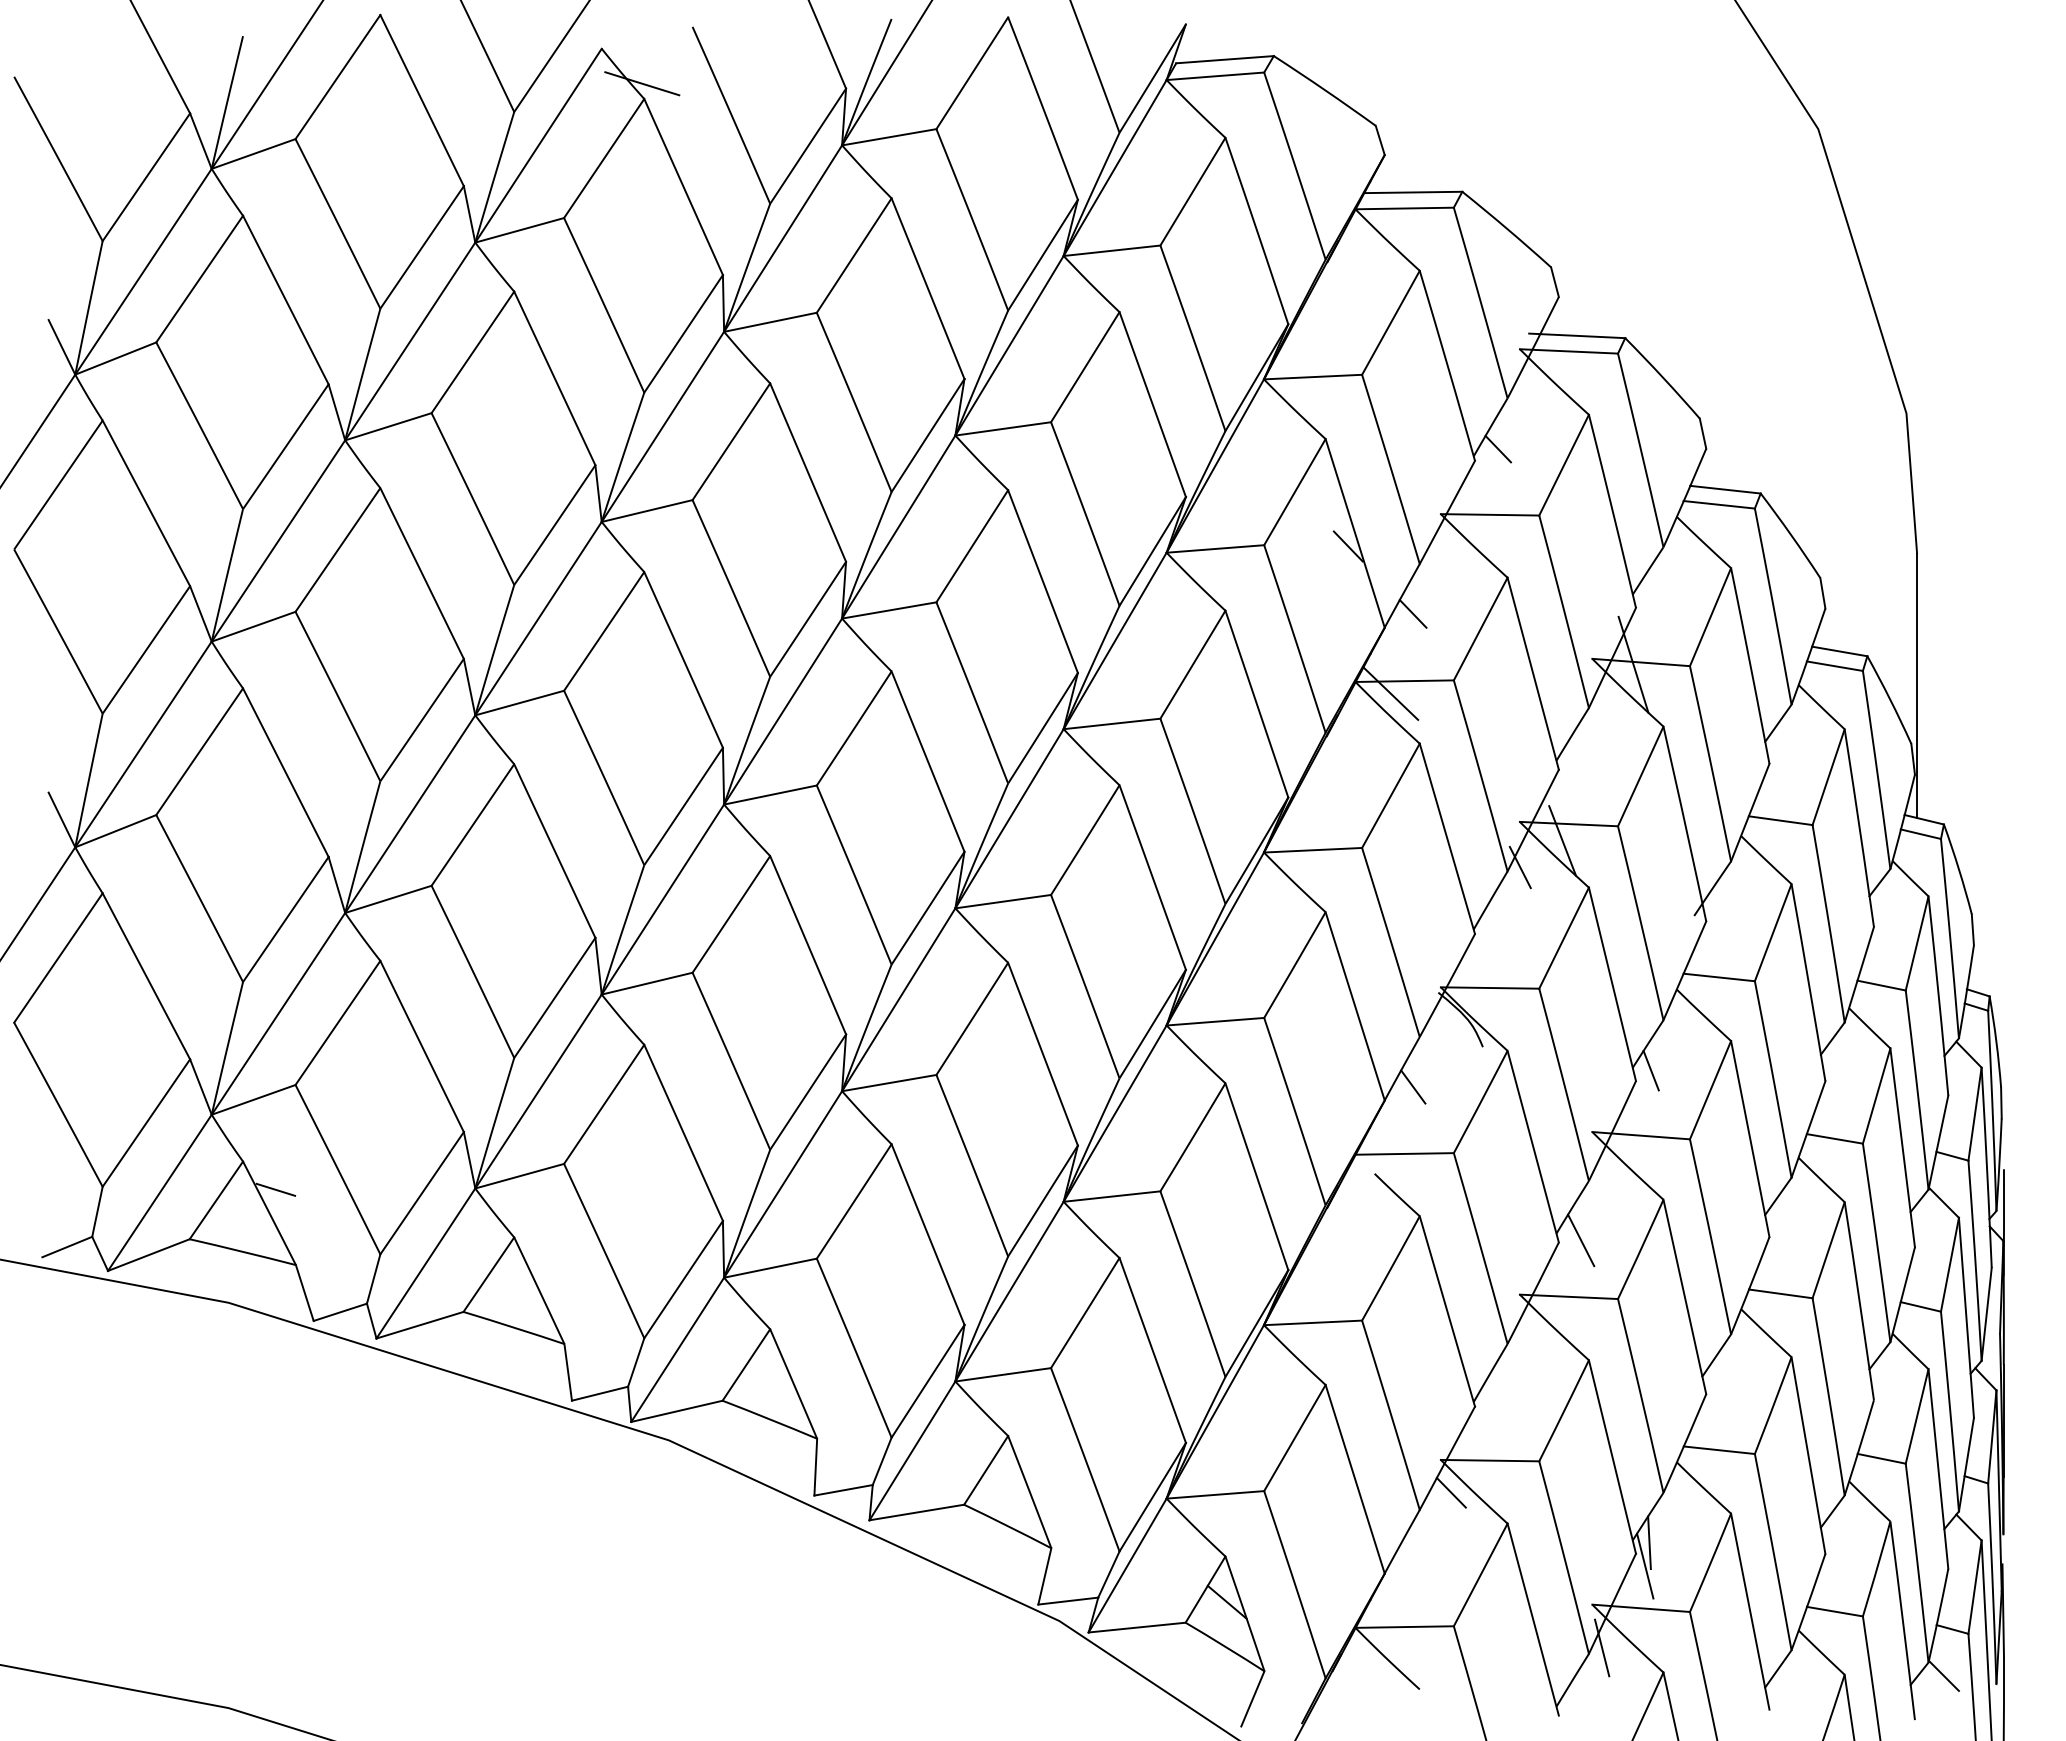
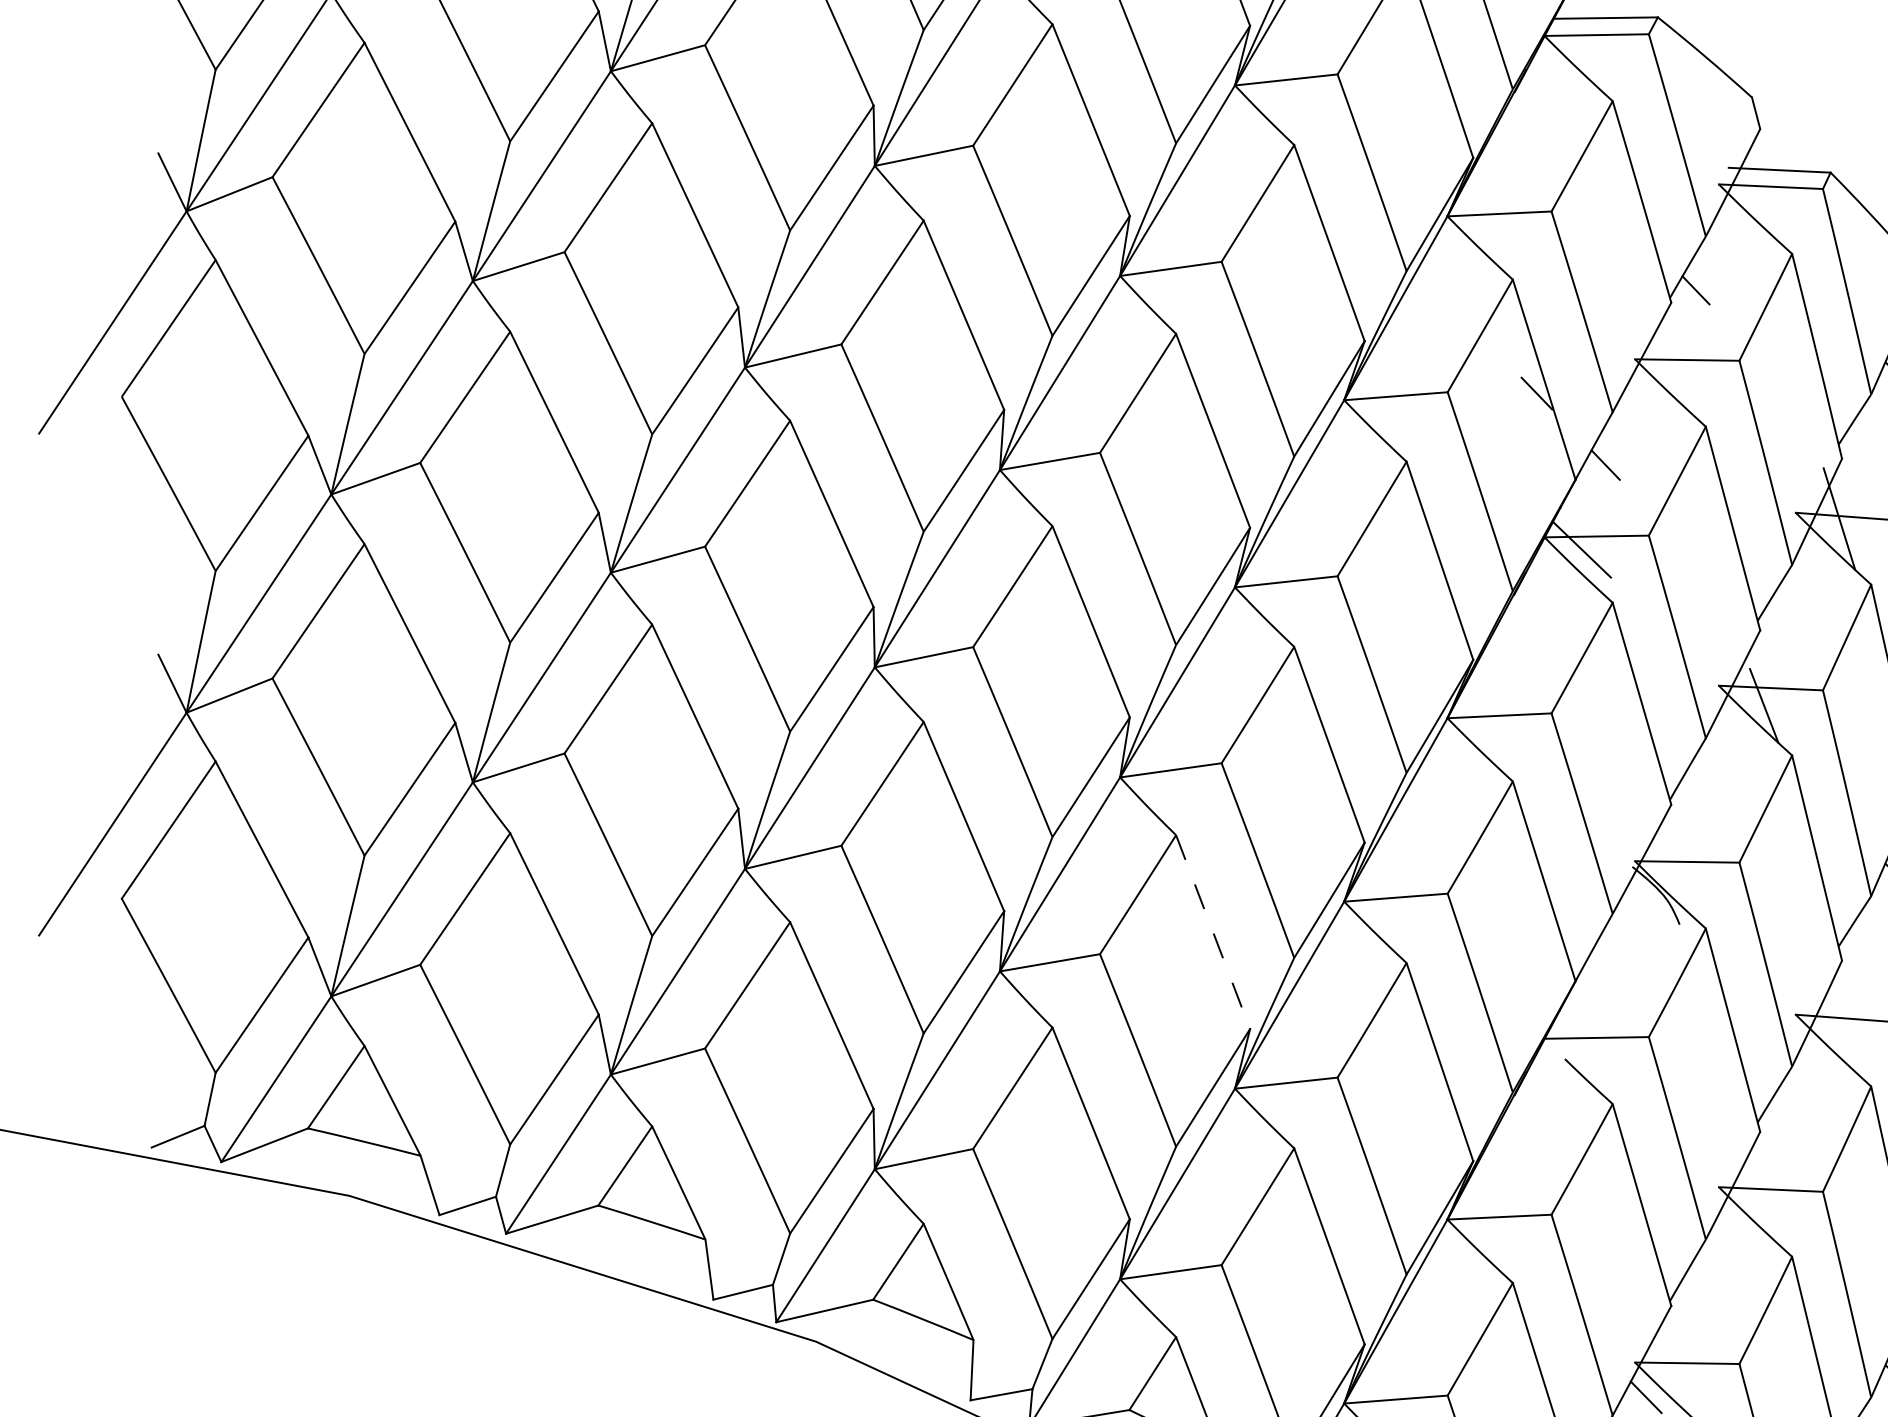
line: (1519, 867) -> (1718, 734), removed
line: (1043, 1054) -> (1213, 932), solid -> dashed
line: (1650, 1070) -> (1857, 949), removed
line: (1413, 1086) -> (1606, 966), removed
line: (275, 1189) -> (398, 1075), removed
line: (1581, 1240) -> (1784, 1129), removed

